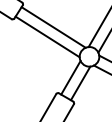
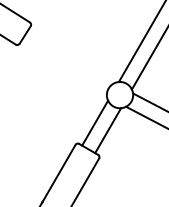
line: (53, 27) -> (71, 55), removed
line: (47, 36) -> (63, 68), removed

